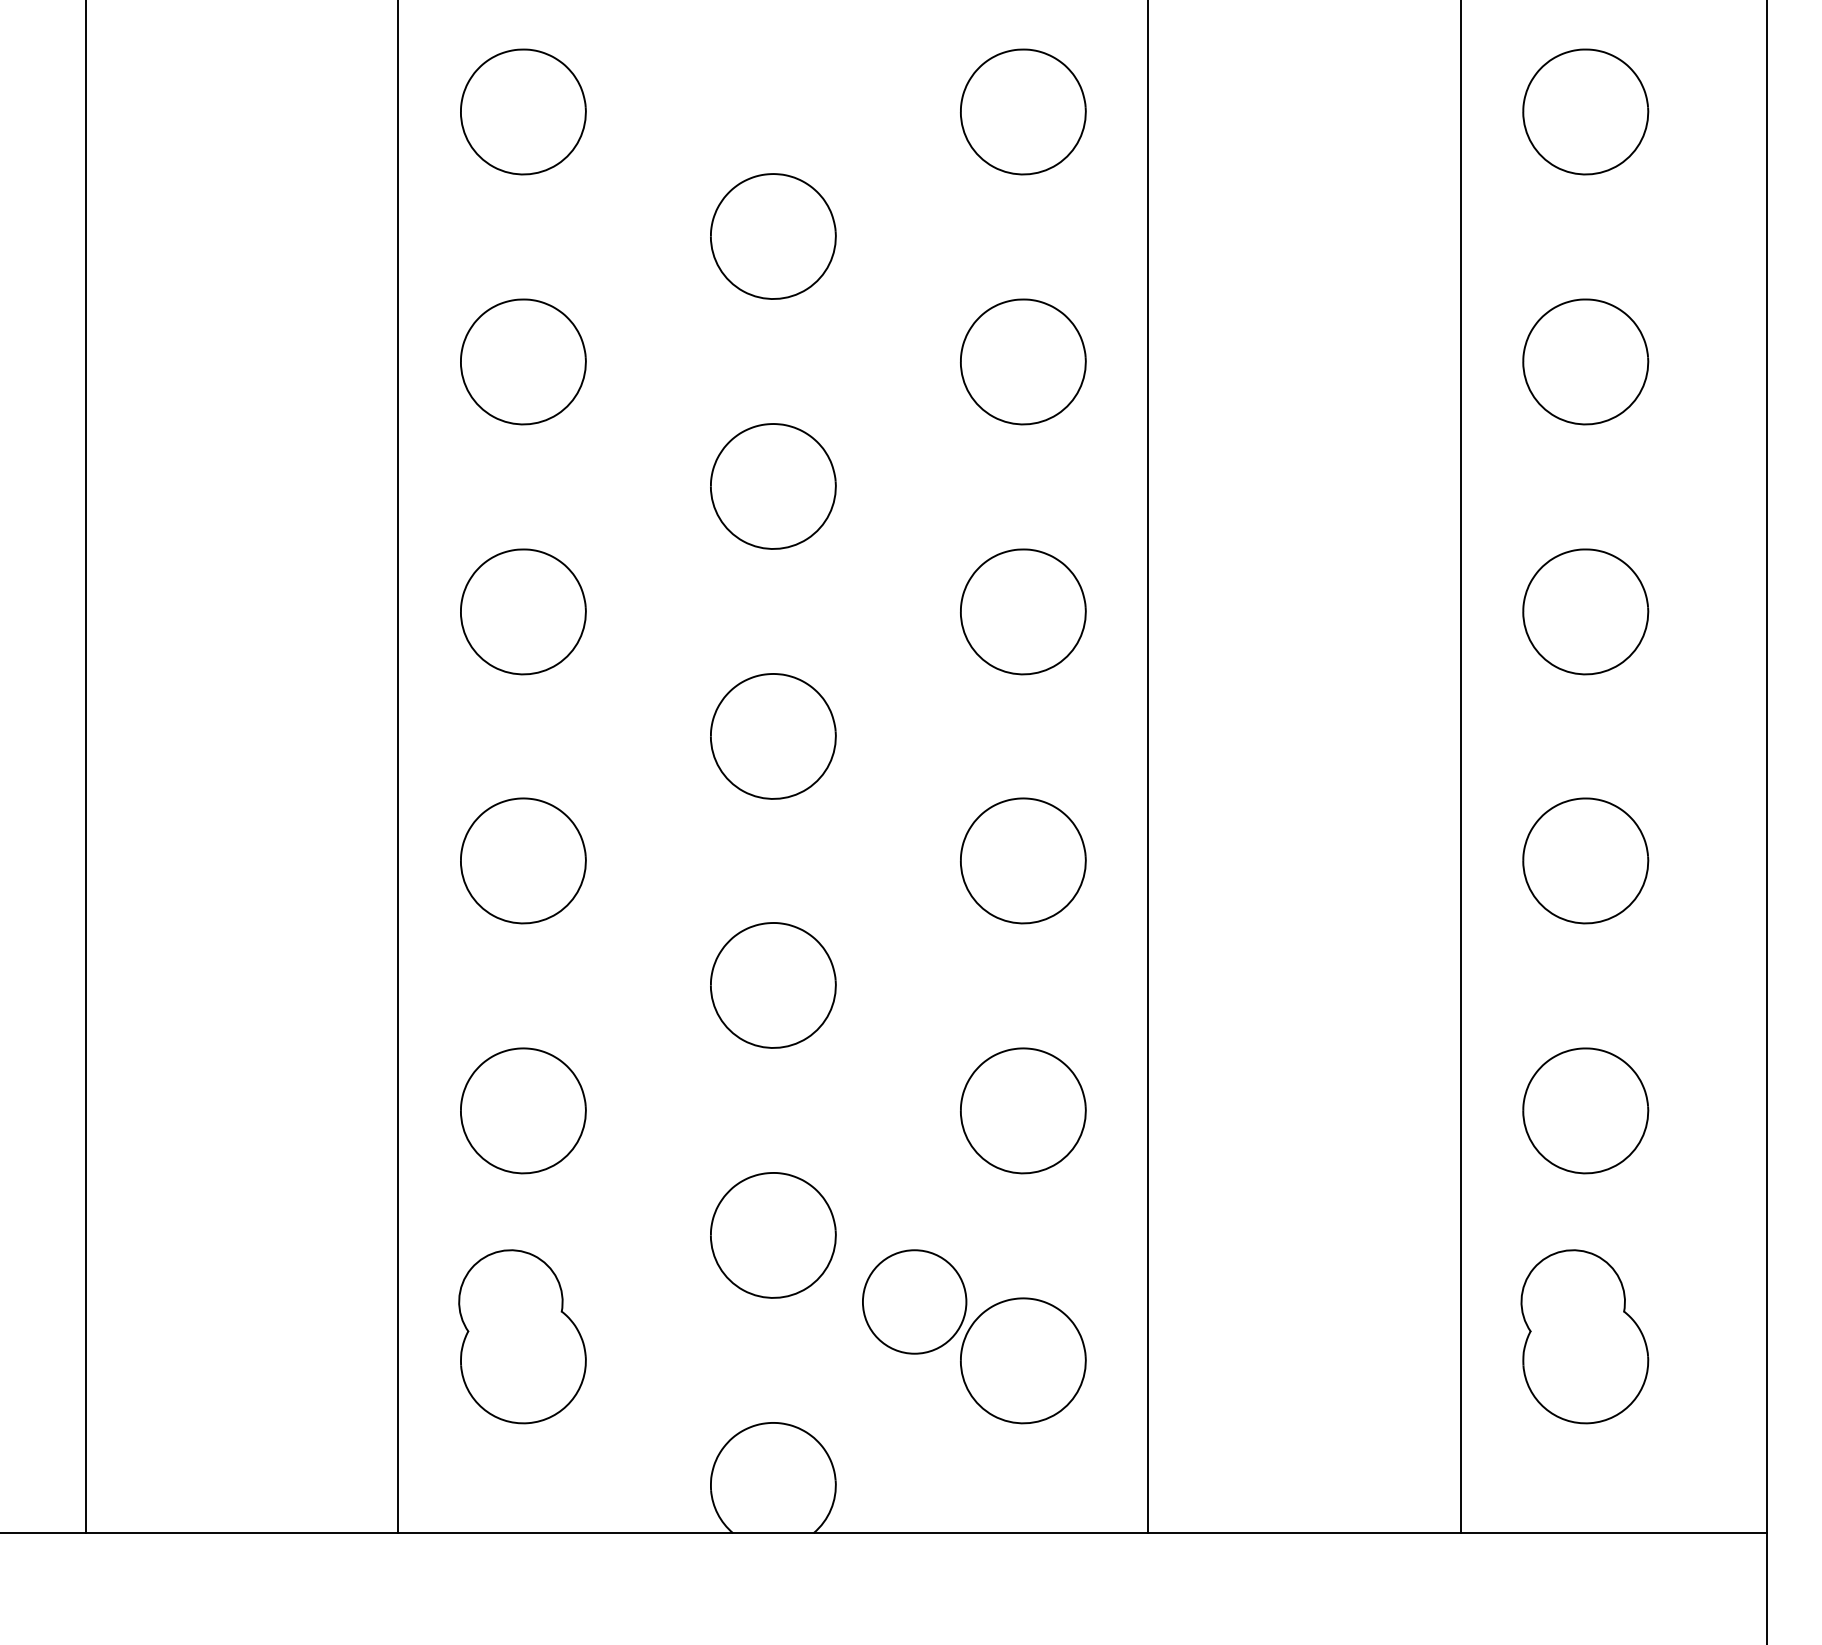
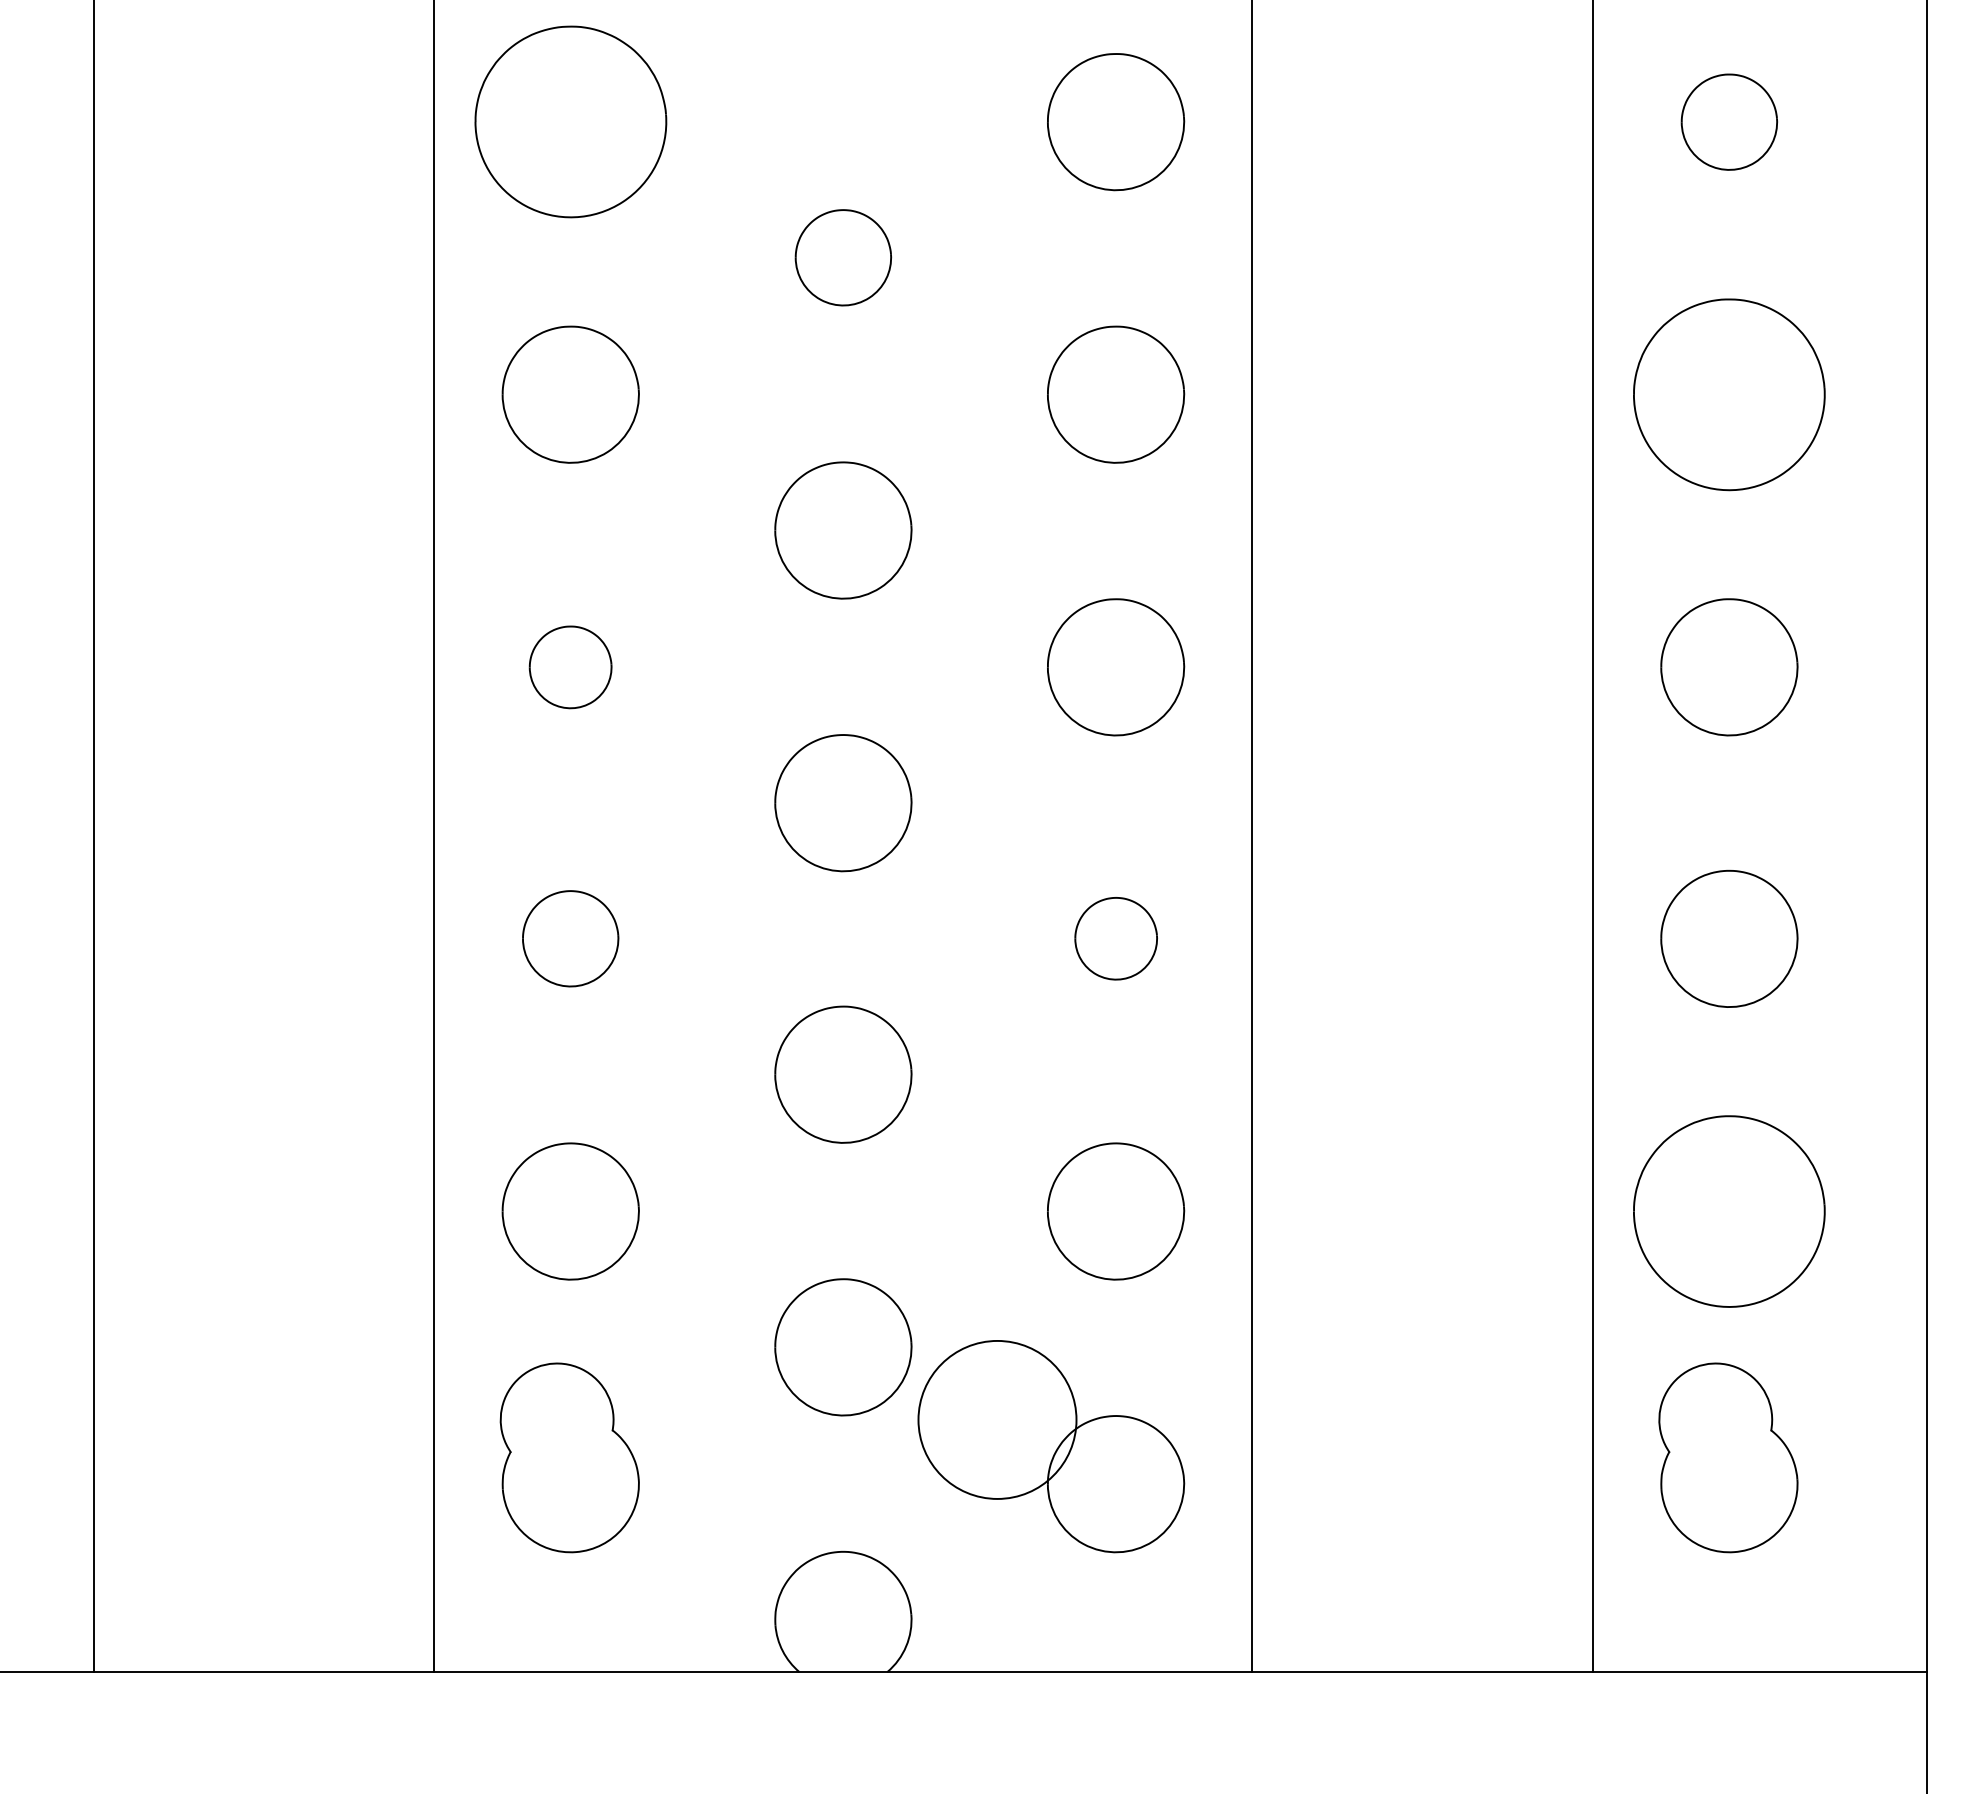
part: (523, 112) -> (570, 122), size x1.4
part: (1585, 112) -> (1729, 122), size x0.7
part: (773, 236) -> (843, 257), size x0.7
part: (1585, 361) -> (1729, 394), size x1.4
part: (523, 612) -> (570, 667), size x0.6
part: (523, 860) -> (570, 938), size x0.7
part: (1023, 860) -> (1116, 938), size x0.6
part: (1585, 1110) -> (1729, 1211), size x1.4
circle: (914, 1301) -> (997, 1419), size x1.4

